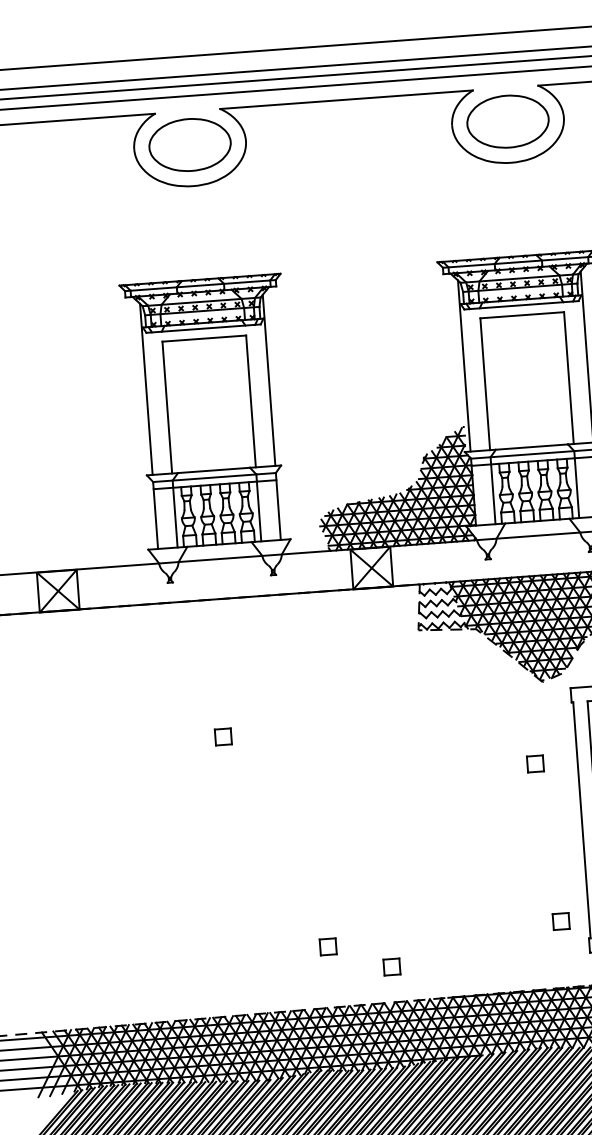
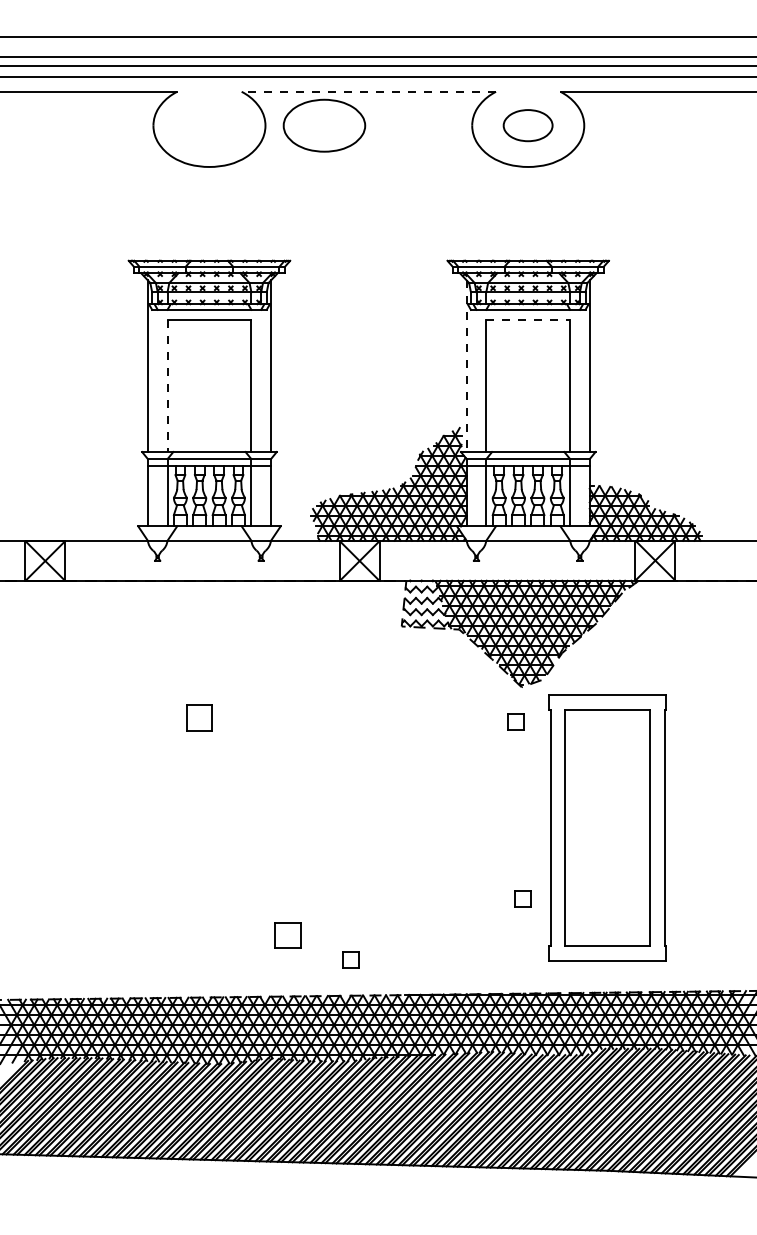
line: (346, 100) -> (368, 92), solid -> dashed
part: (507, 121) -> (527, 125), size x0.6
part: (190, 144) -> (324, 125), moved
line: (522, 314) -> (528, 319), solid -> dashed
line: (464, 366) -> (466, 366), solid -> dashed
line: (167, 408) -> (167, 386), solid -> dashed
part: (222, 736) -> (198, 718), size x1.6
part: (535, 763) -> (515, 721), moved
part: (560, 920) -> (522, 898), moved
part: (328, 946) -> (288, 935), size x1.6

